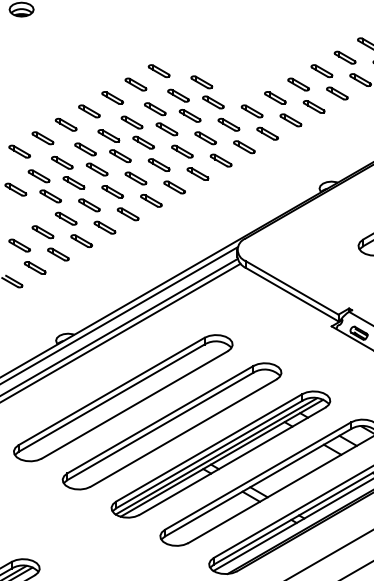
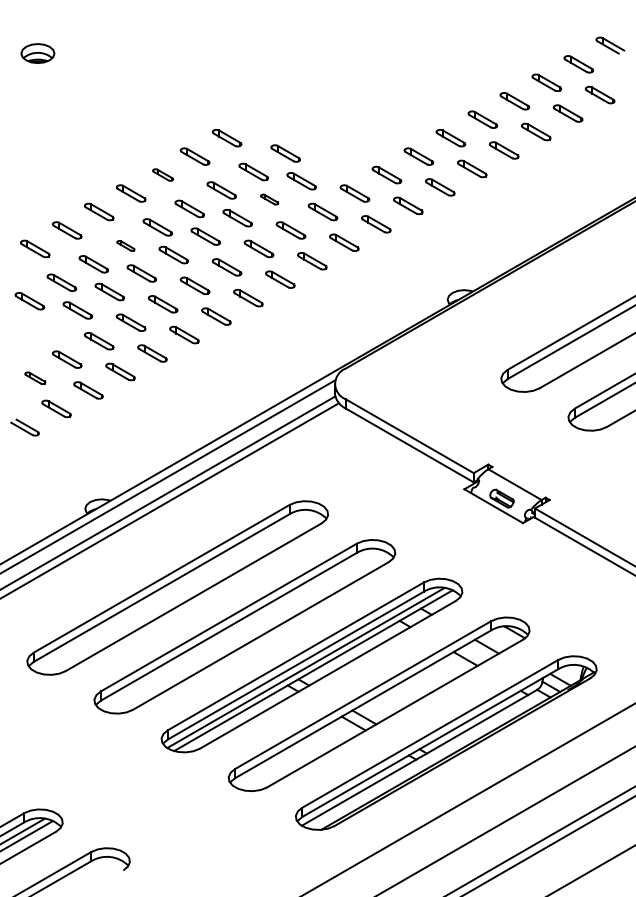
part: (112, 97) -> (162, 174), size x0.7
part: (190, 115) -> (269, 199), size x0.6
part: (85, 149) -> (125, 245), size x0.6
part: (19, 245) -> (35, 378), size x0.7

